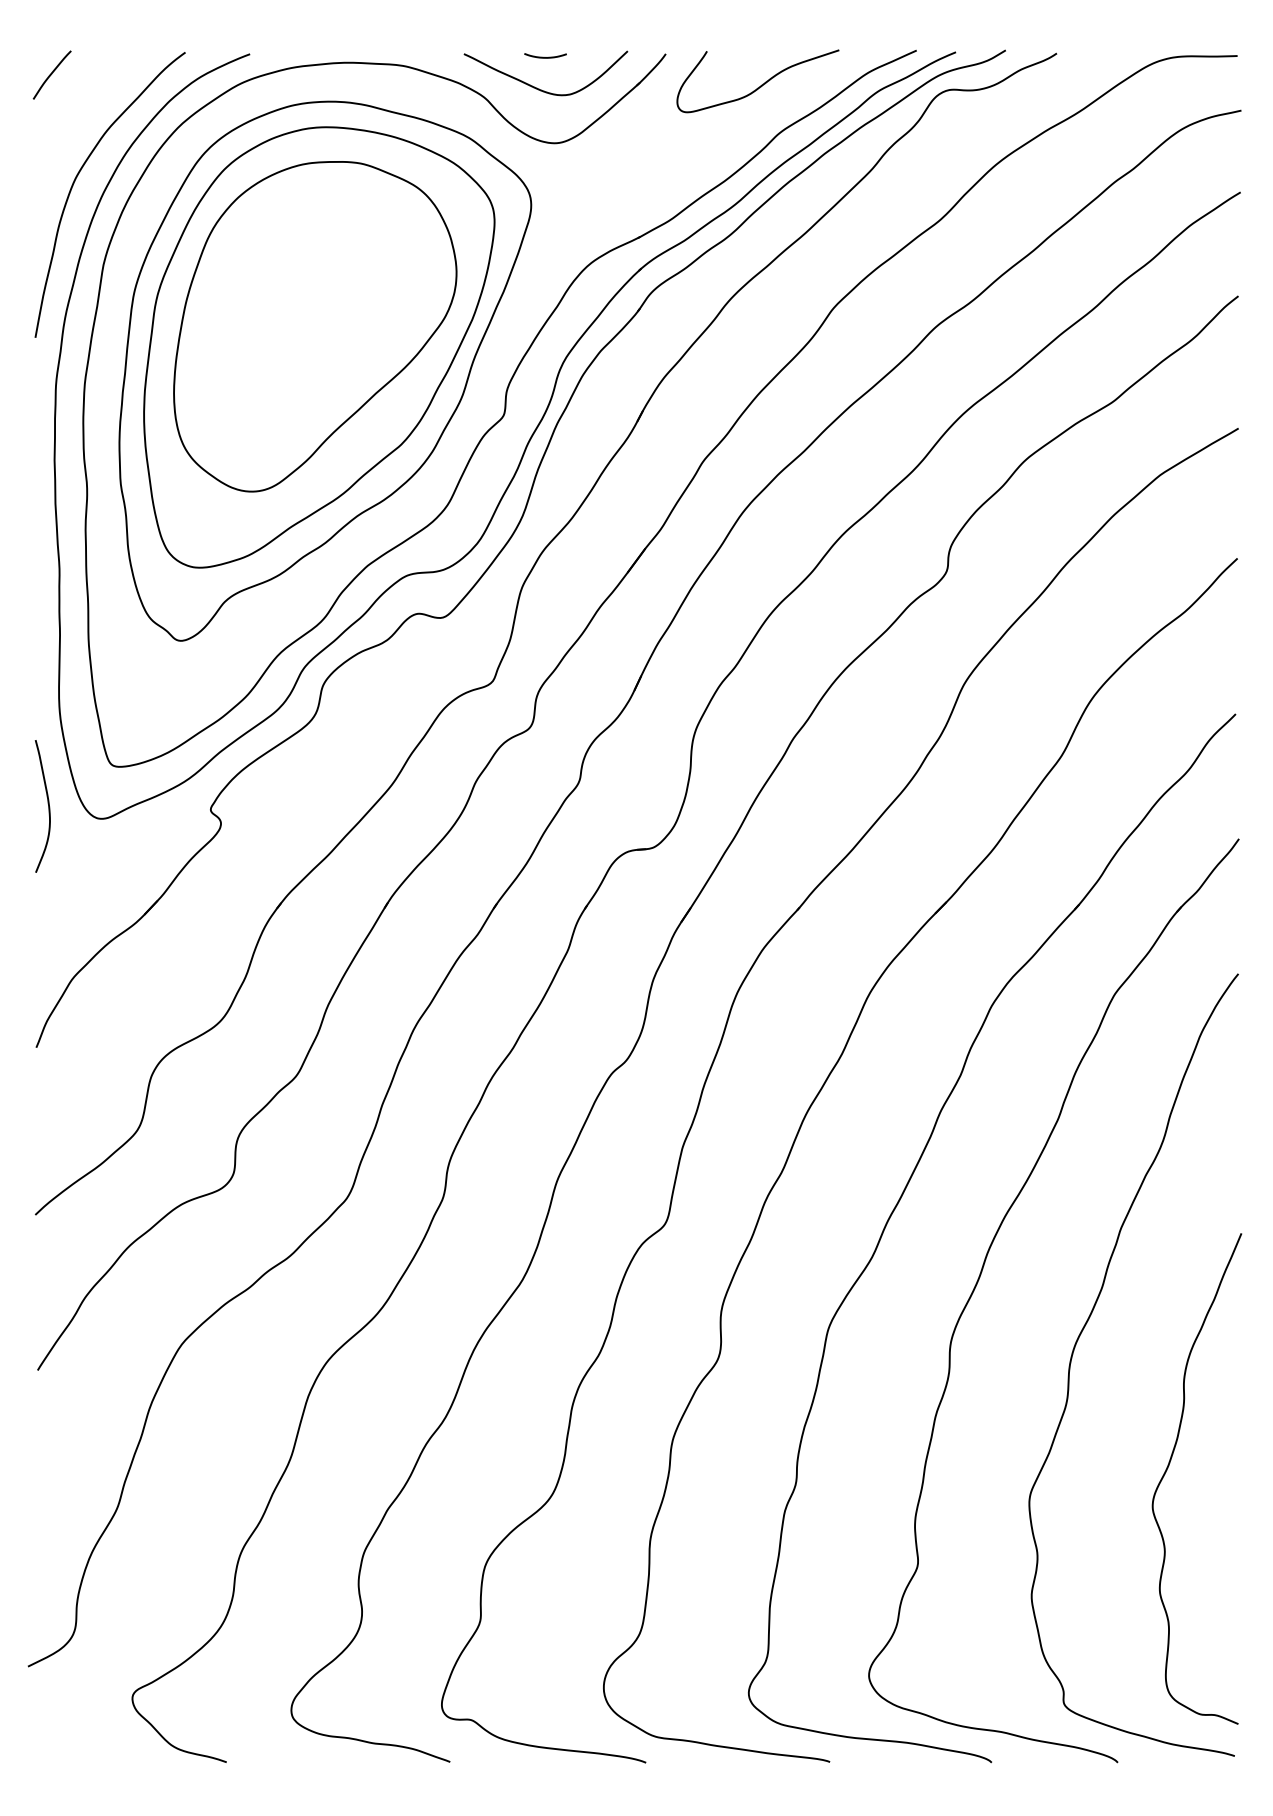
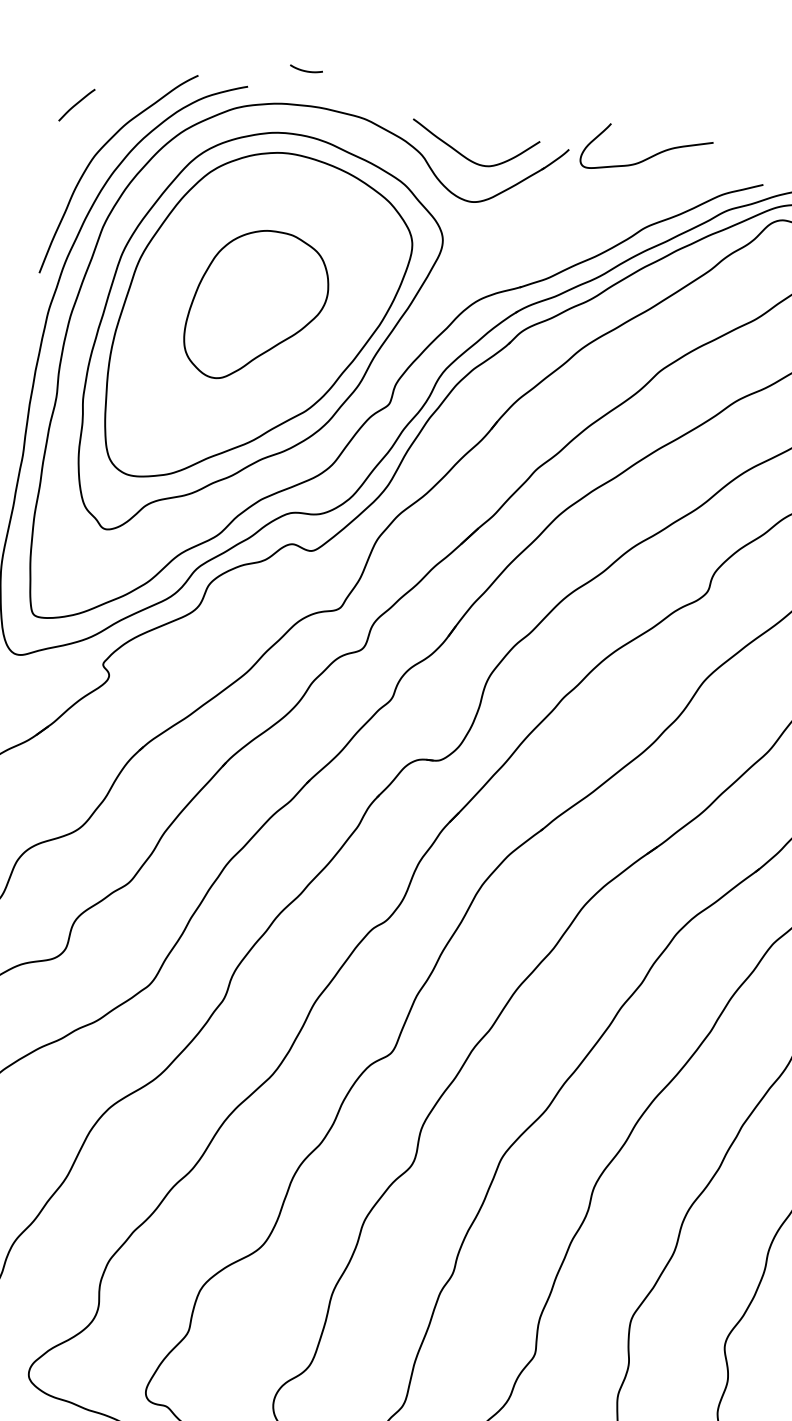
curve: (545, 57) -> (306, 71), moved
curve: (51, 74) -> (76, 104), moved
curve: (761, 84) -> (648, 157), moved
part: (315, 326) -> (257, 306), size x0.6

